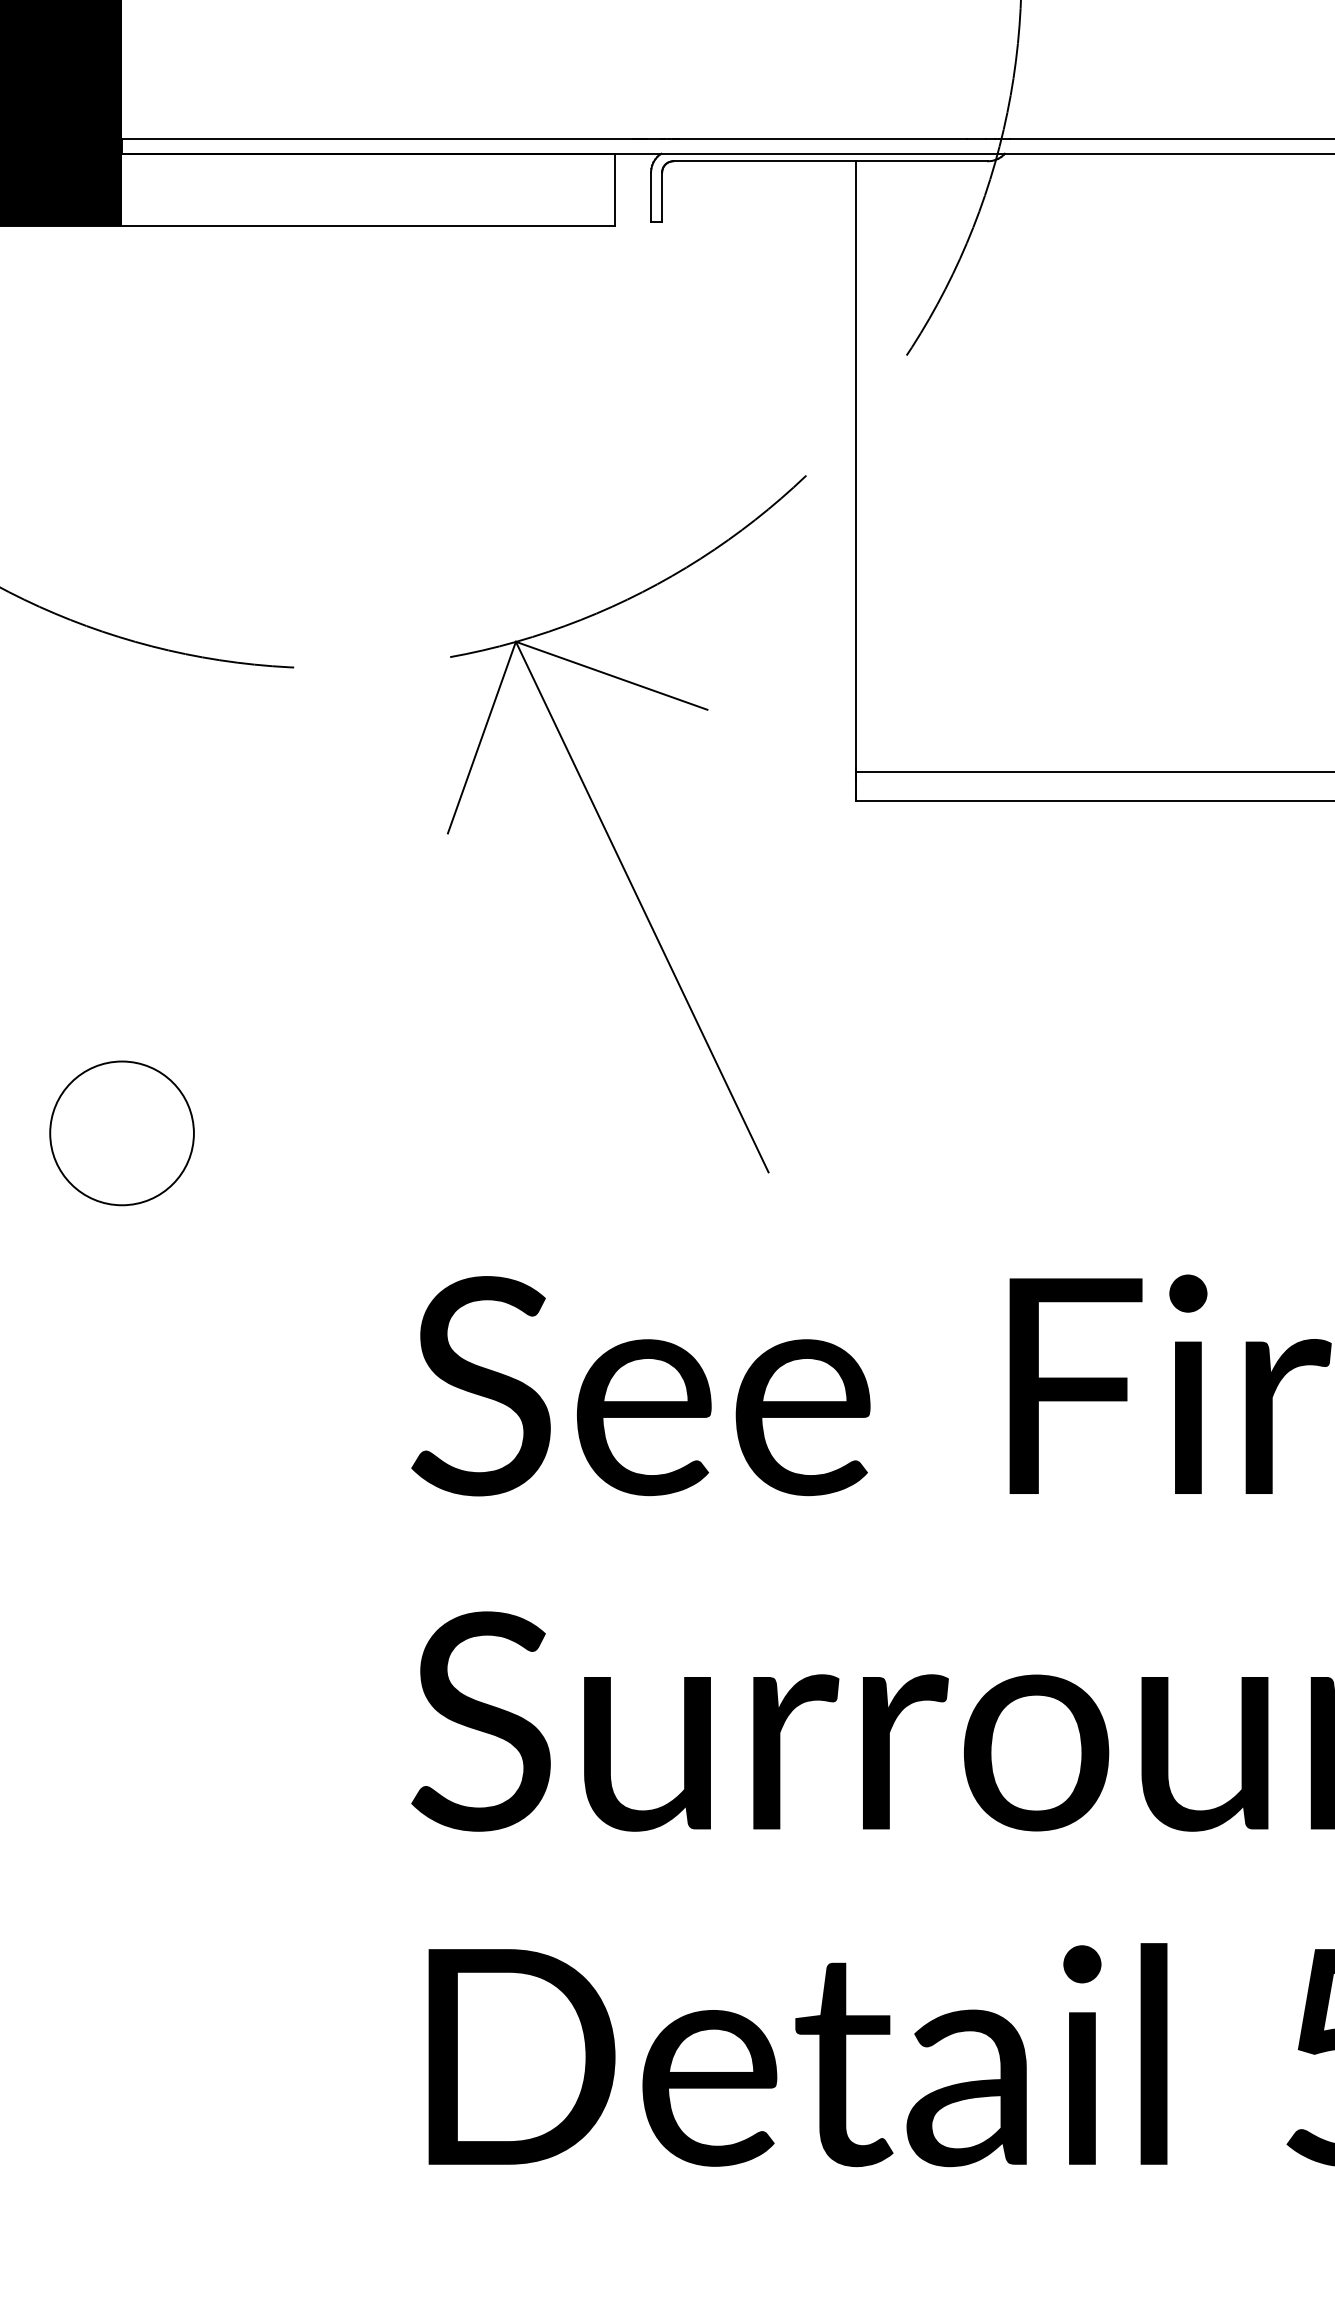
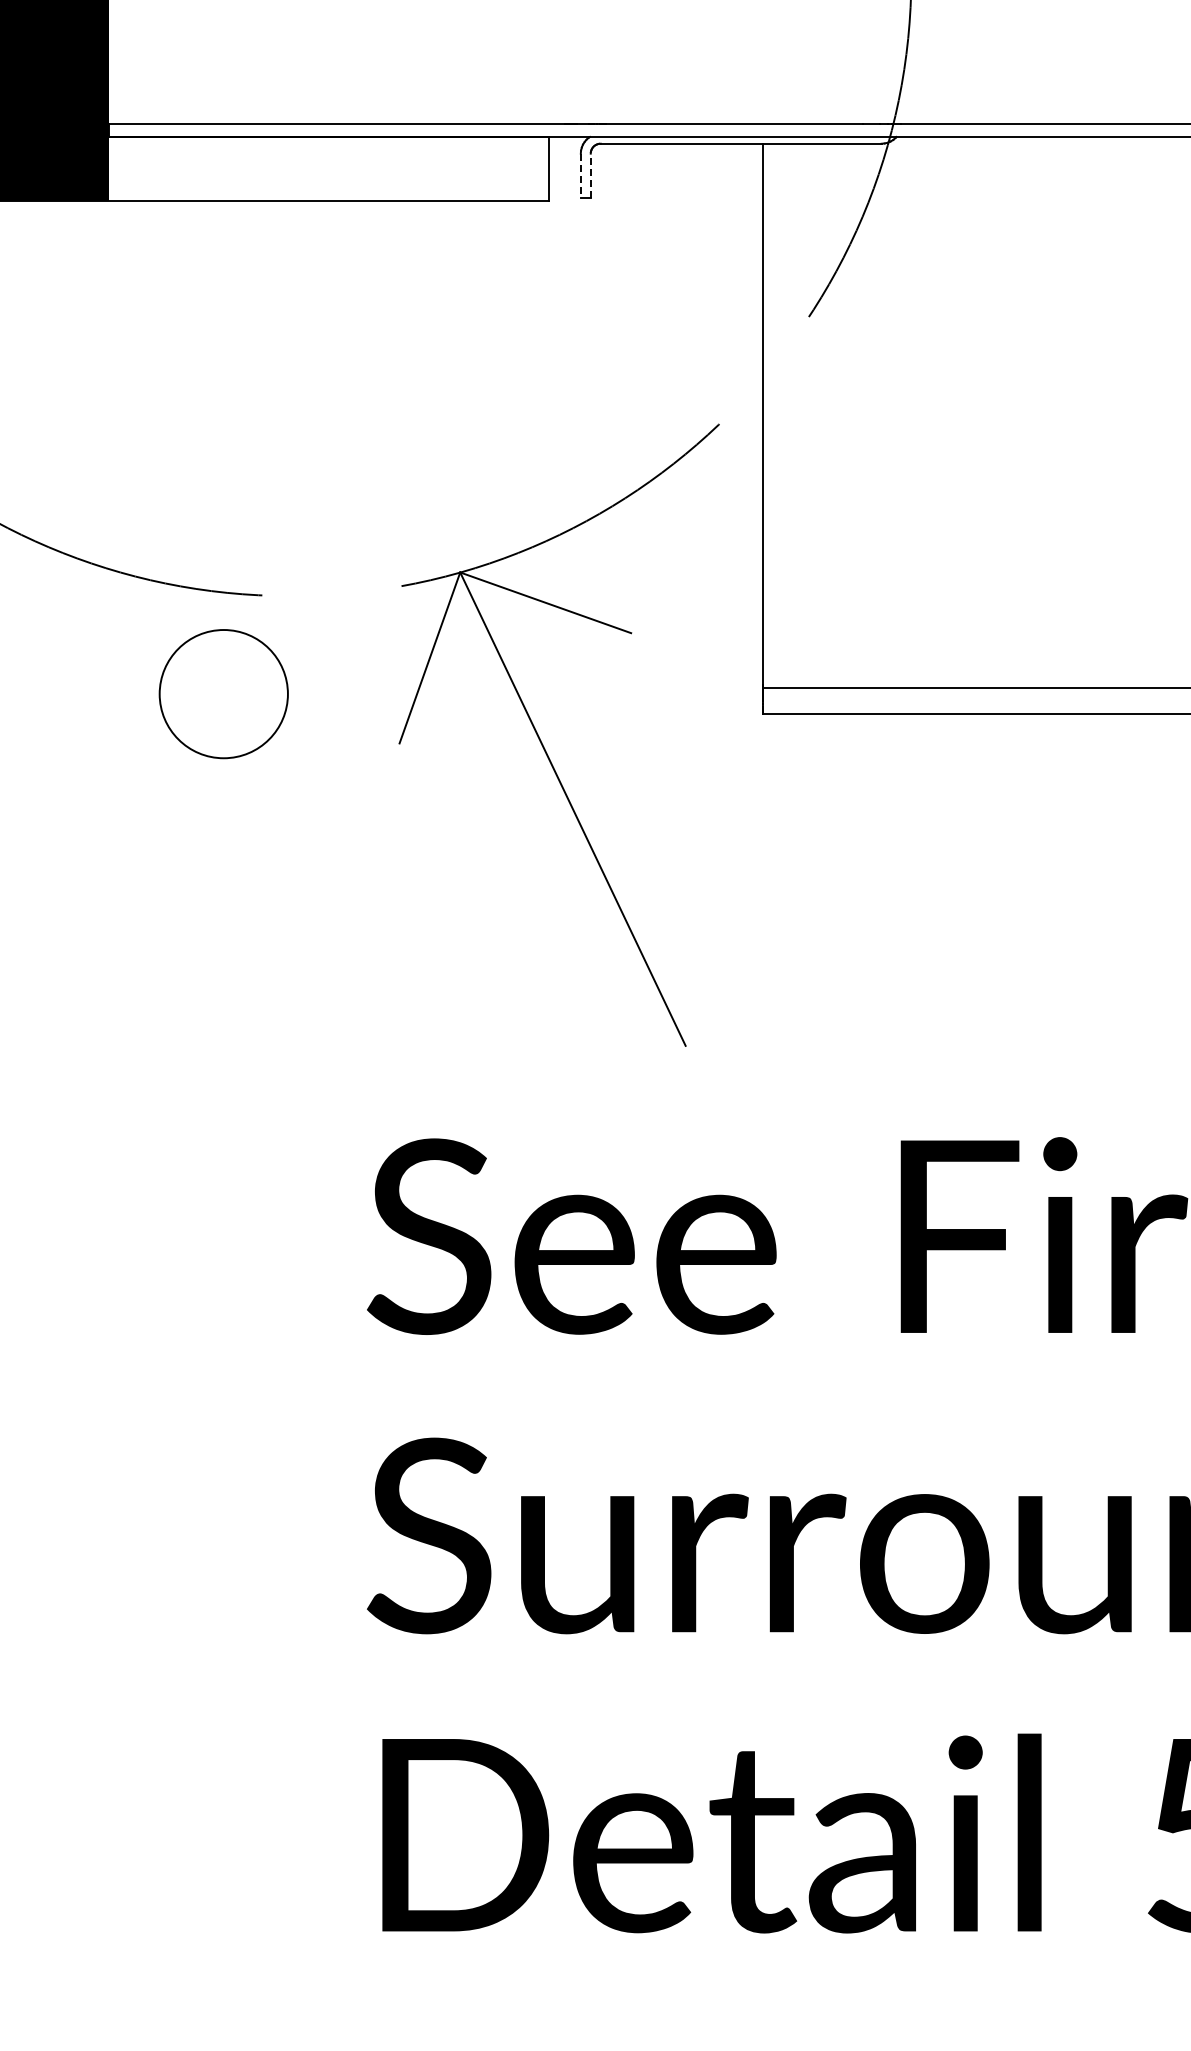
line: (661, 196) -> (590, 175), solid -> dashed
line: (650, 198) -> (580, 176), solid -> dashed
circle: (121, 1133) -> (223, 694), moved

